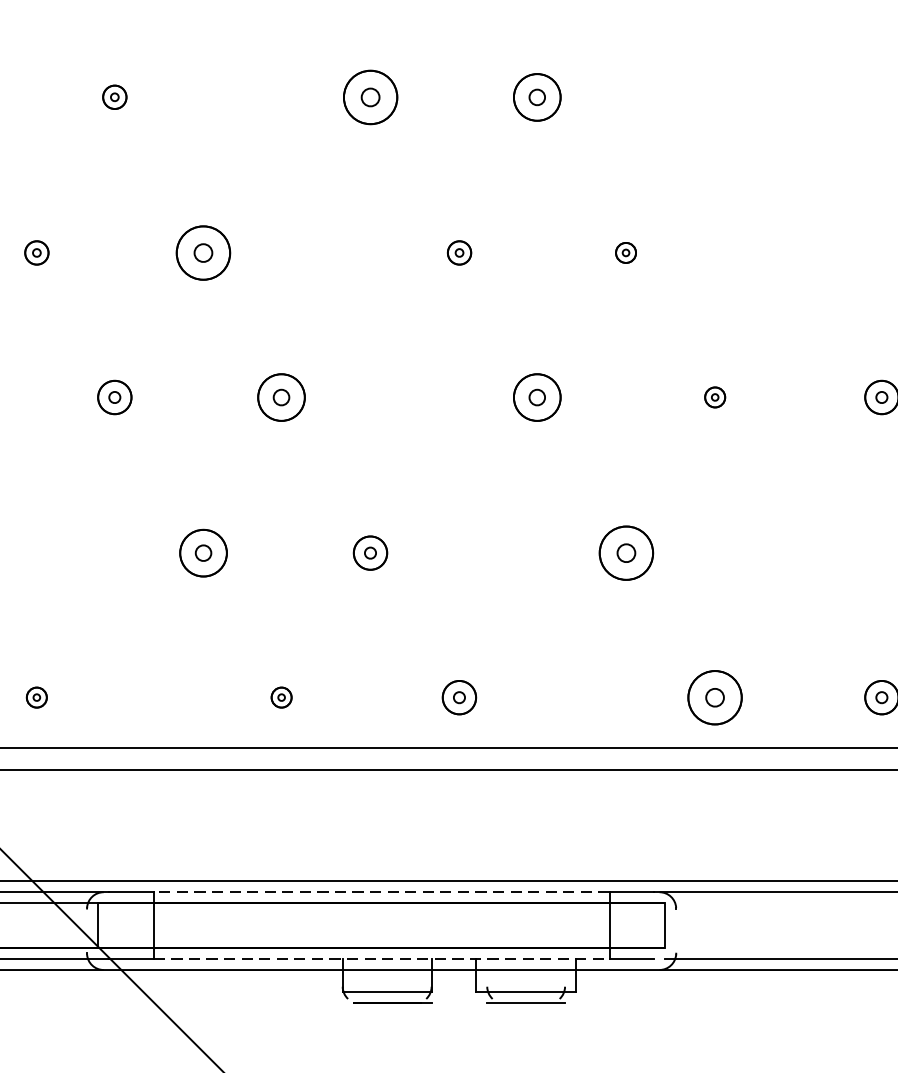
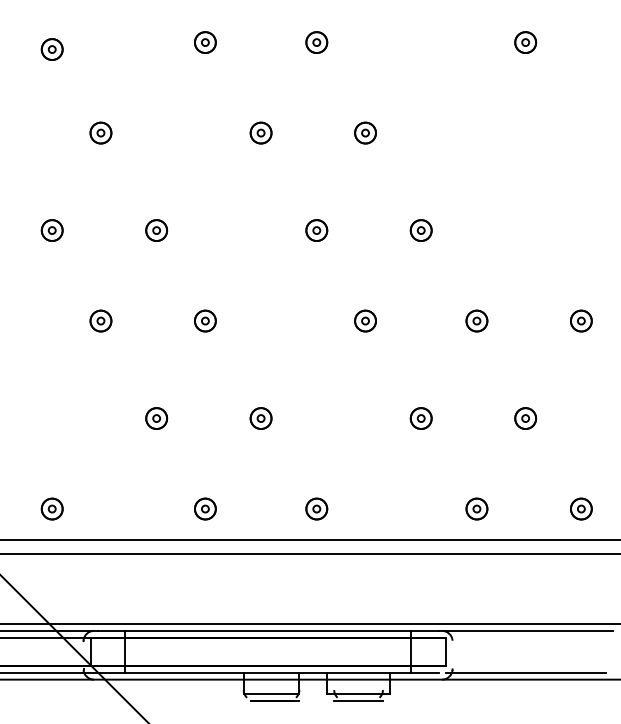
part: (114, 96) -> (100, 132), size x1.43
part: (369, 96) -> (260, 132), size x0.62
part: (537, 96) -> (365, 132), size x0.71
part: (35, 252) -> (51, 230), size x1.43
part: (203, 252) -> (156, 230), size x0.62
part: (458, 252) -> (316, 230), size x1.43
part: (625, 252) -> (420, 230), size x1.67
part: (281, 396) -> (205, 320), size x0.71
part: (537, 396) -> (365, 320), size x0.71
part: (714, 396) -> (476, 320), size x1.67
part: (203, 553) -> (156, 418), size x0.71
part: (625, 553) -> (420, 418), size x0.62
part: (792, 553) -> (525, 418), added
part: (35, 696) -> (51, 508), size x1.67
part: (281, 696) -> (205, 508), size x1.67
part: (714, 696) -> (476, 508), size x0.62
line: (382, 891) -> (268, 630), dashed -> solid
line: (382, 958) -> (268, 672), dashed -> solid

